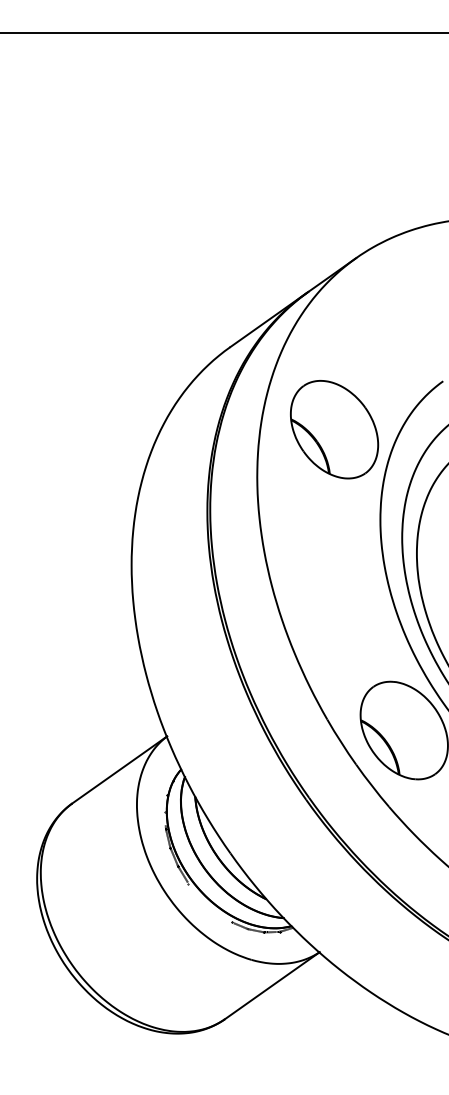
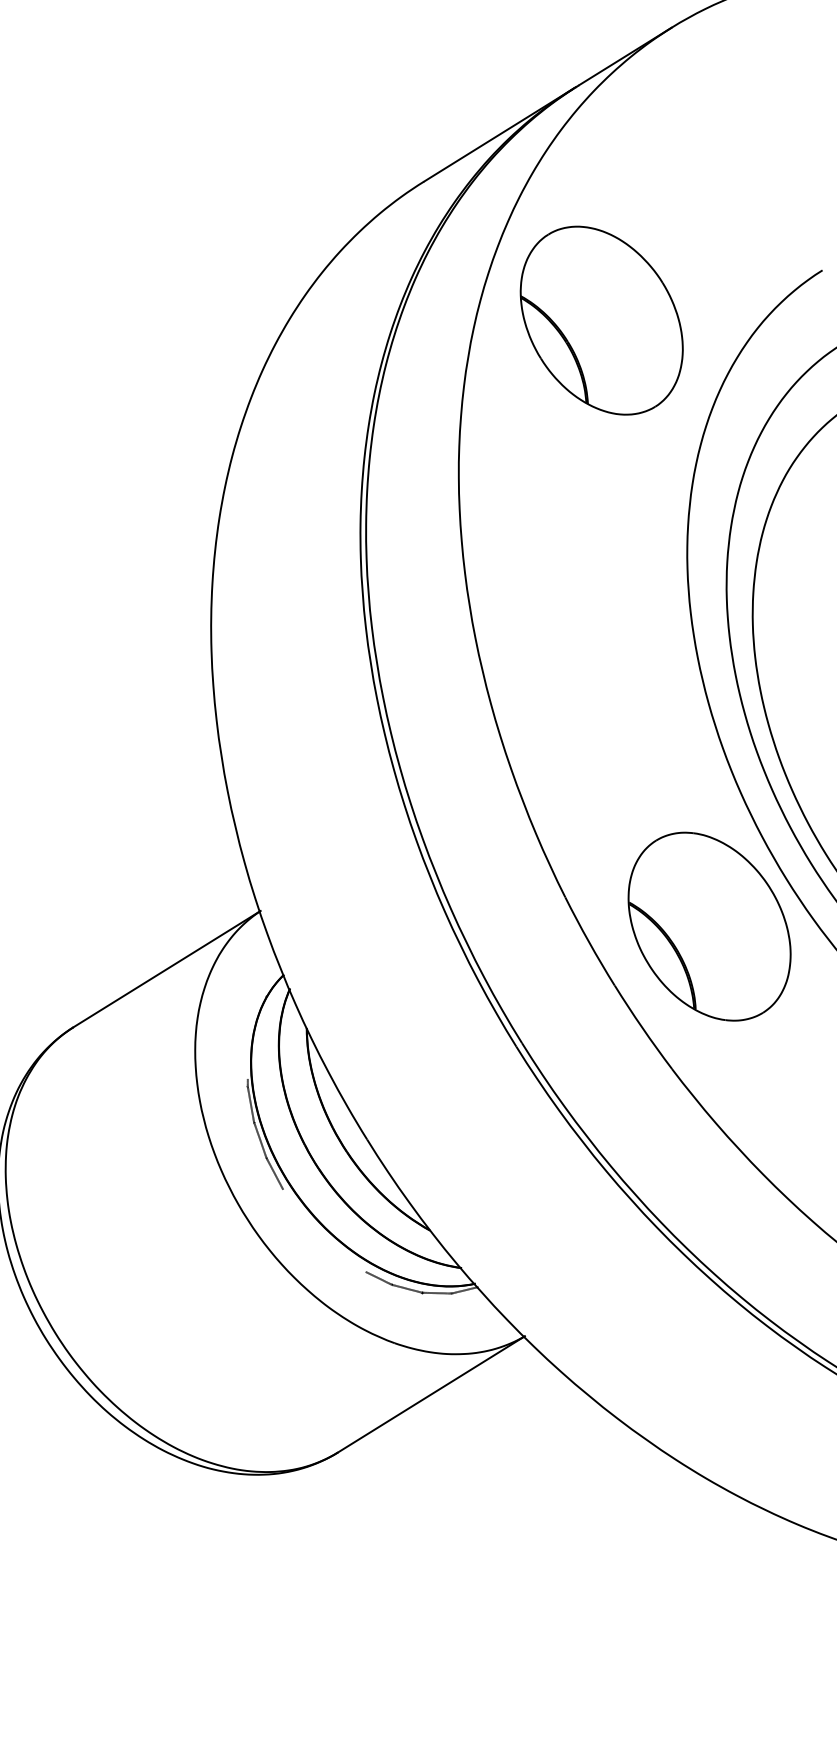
part: (334, 429) -> (601, 320), moved

